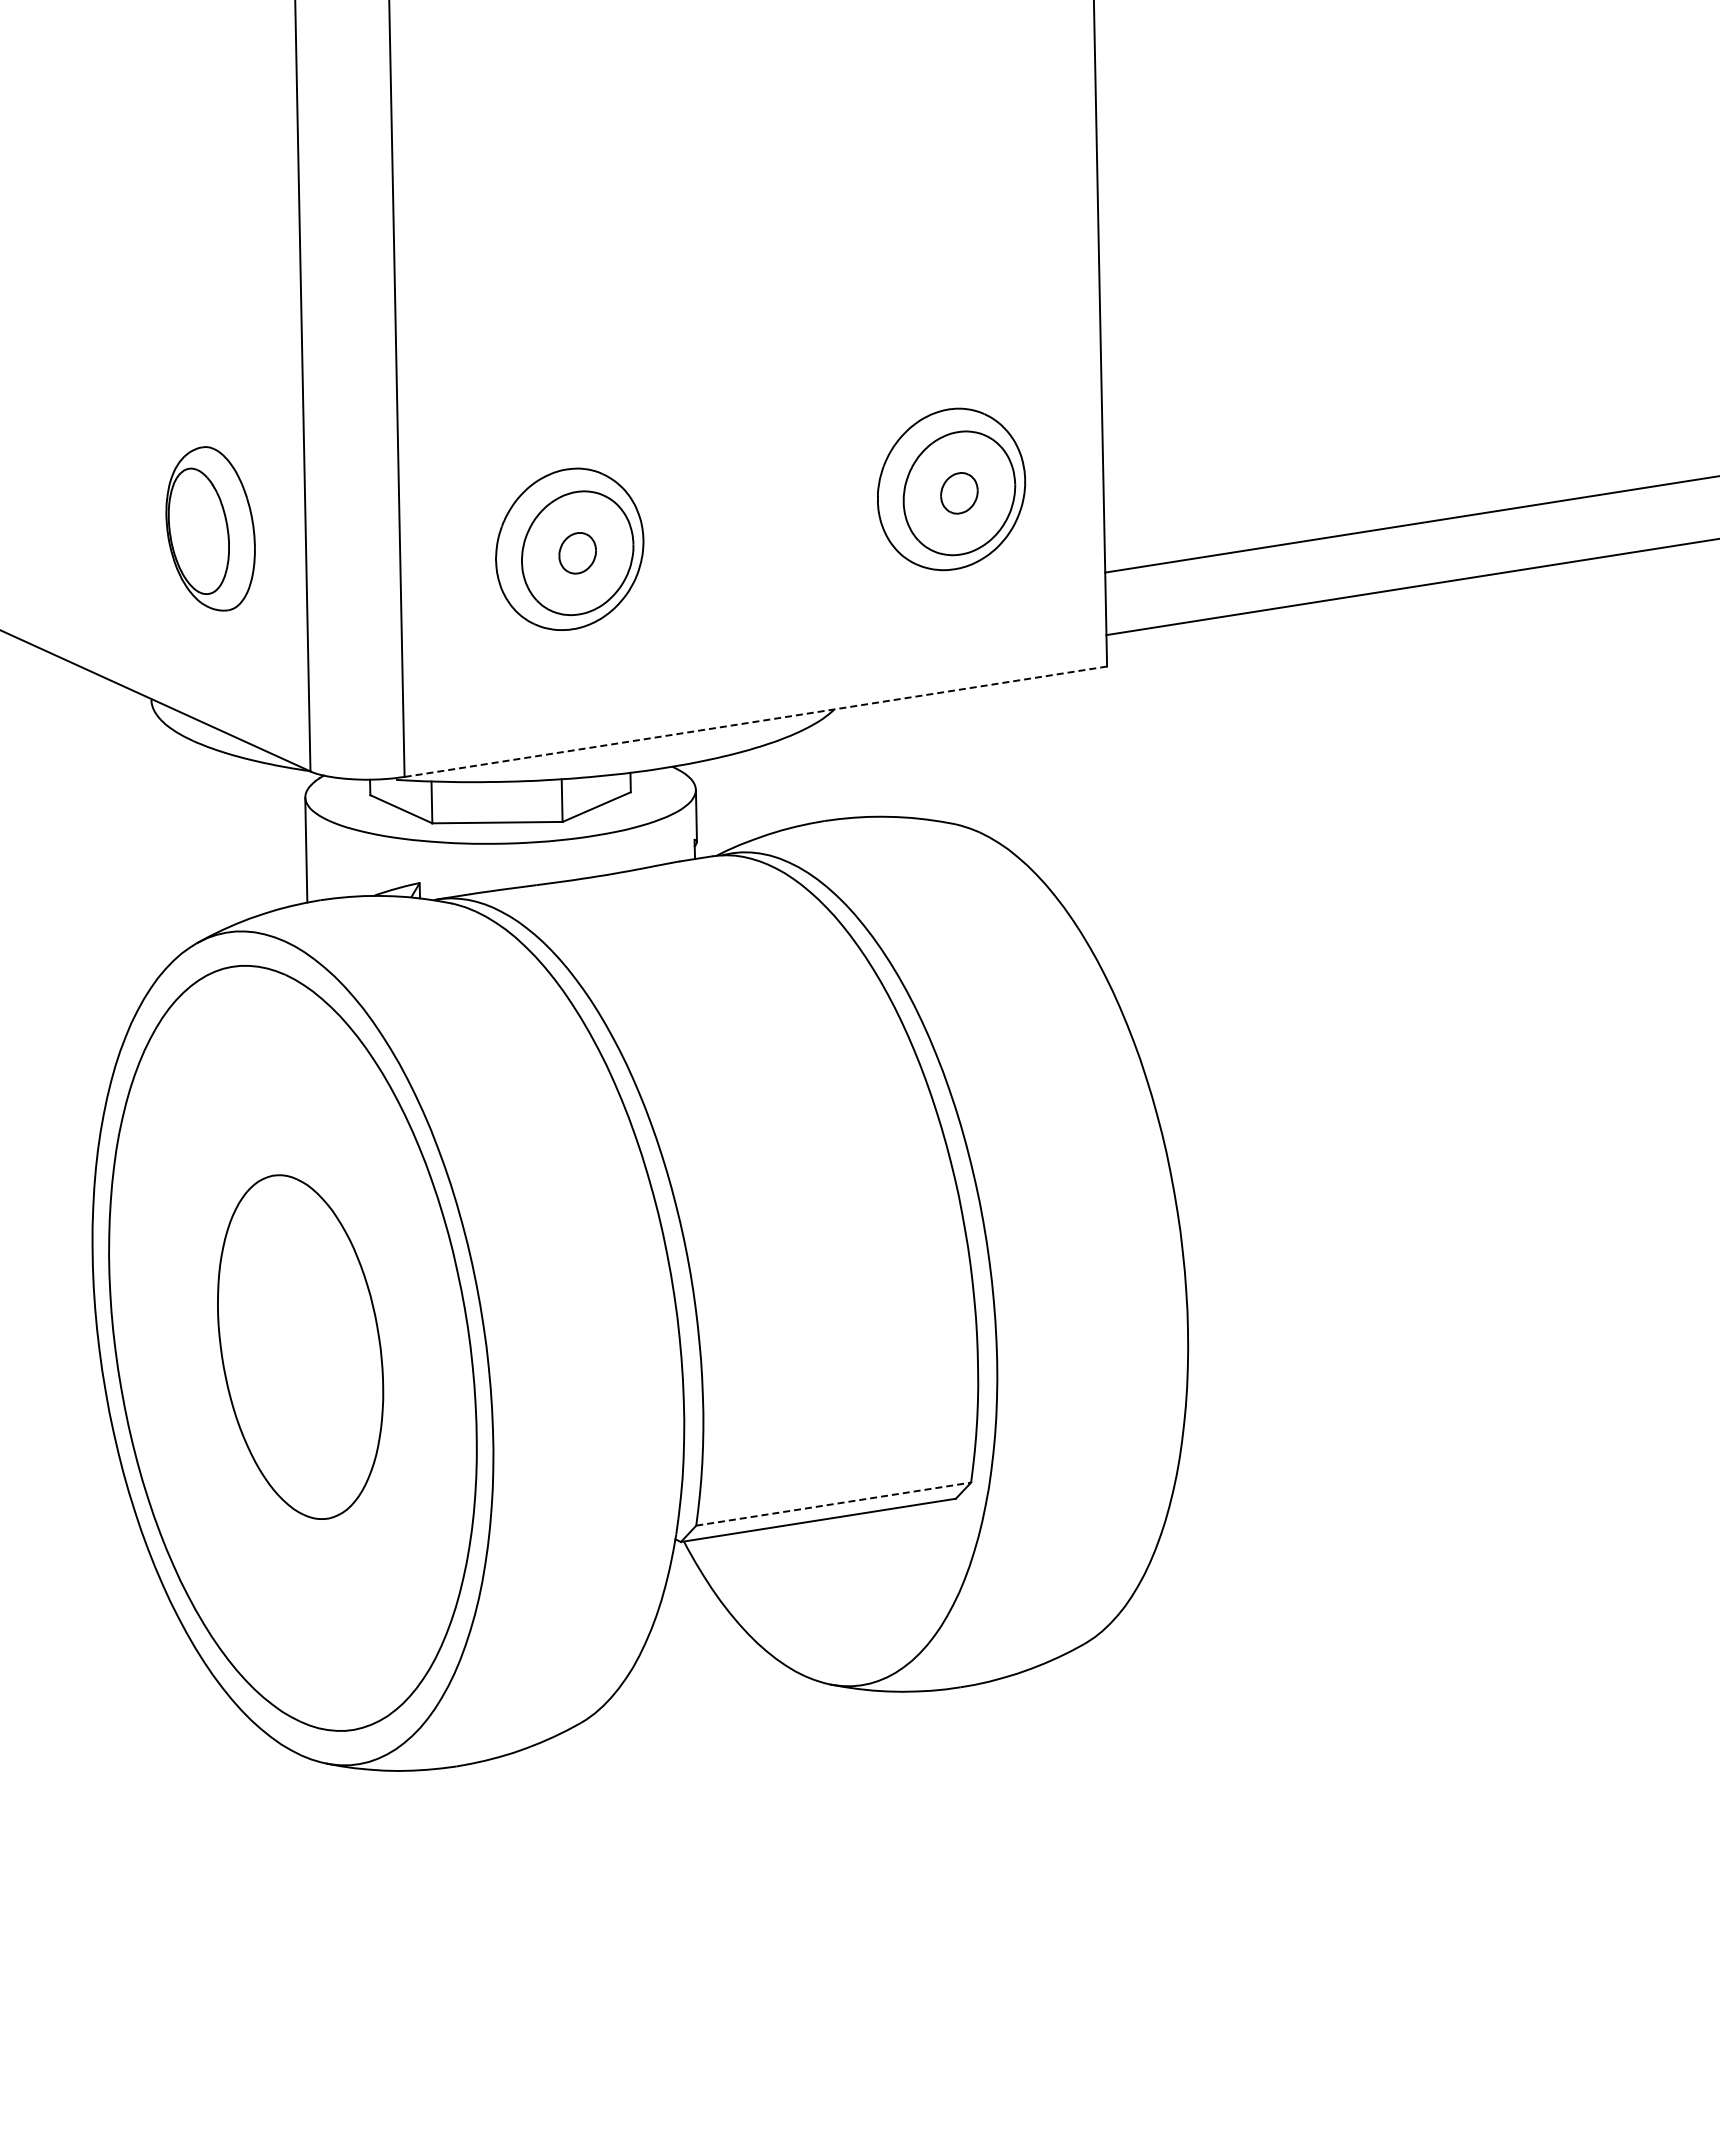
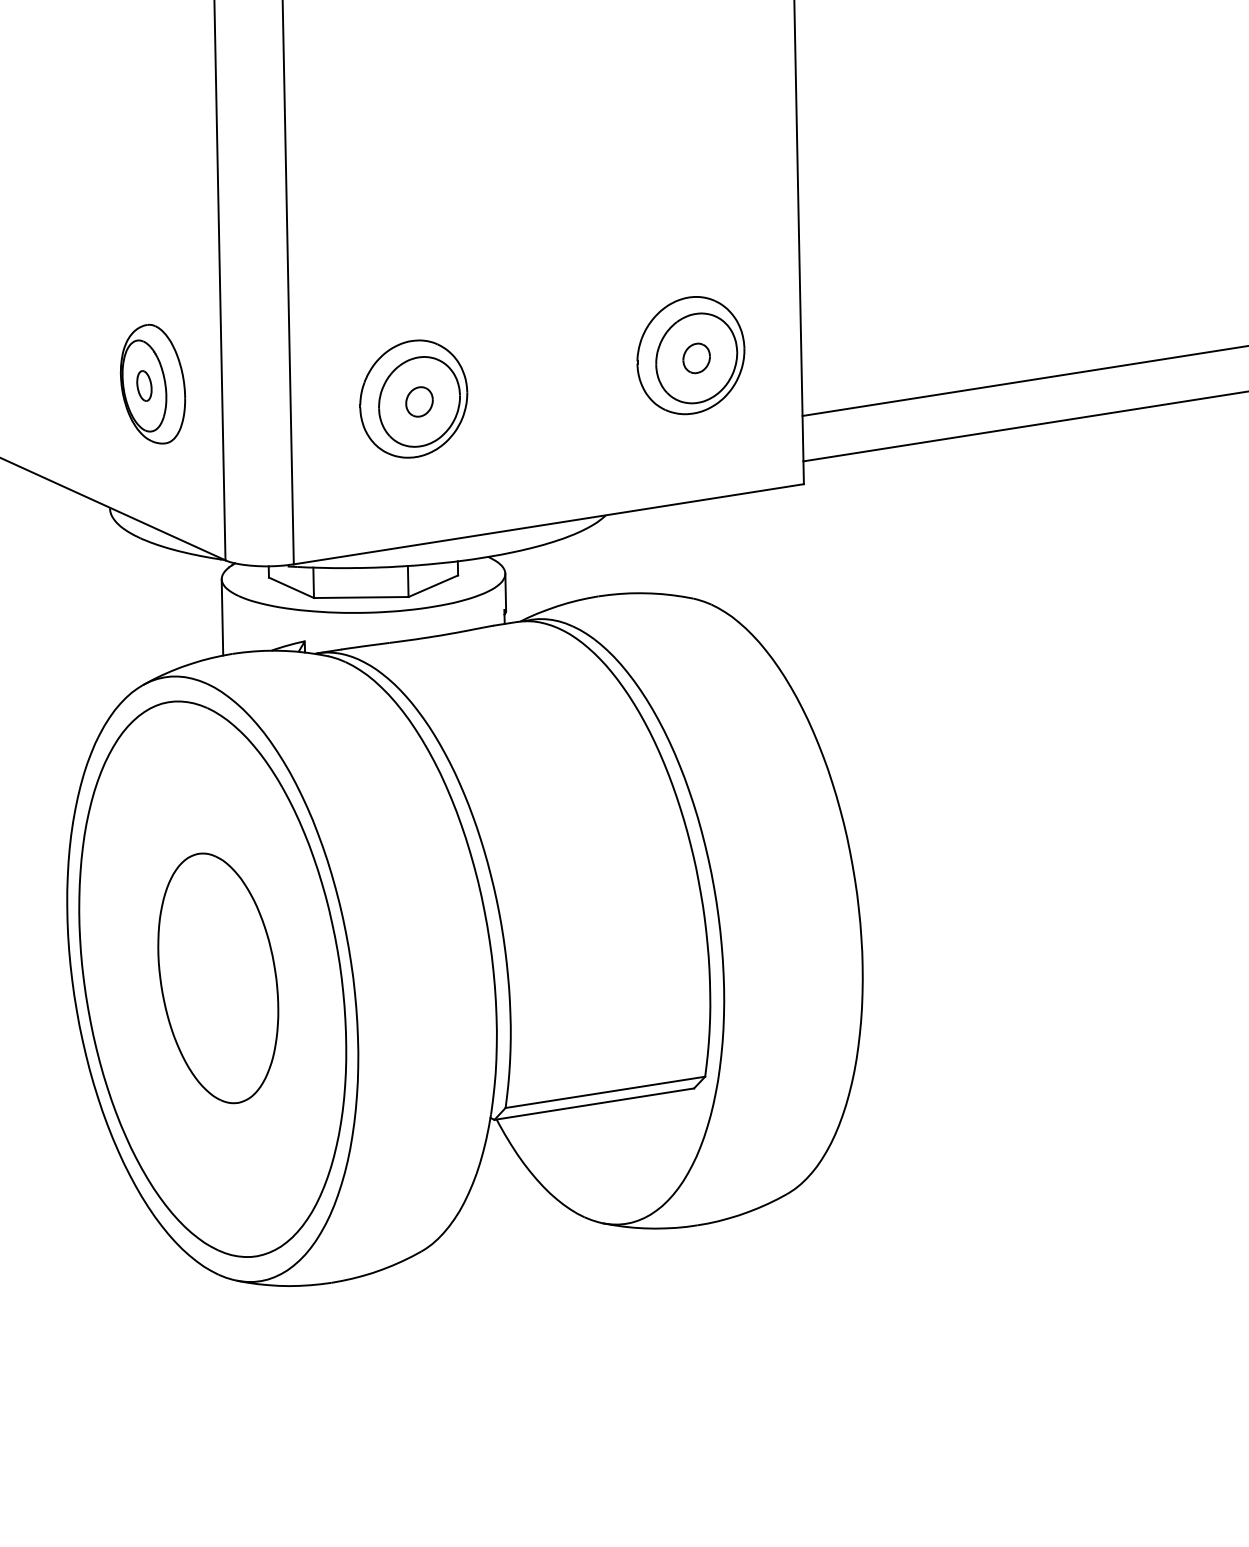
part: (198, 530) -> (144, 385), added
line: (755, 721) -> (548, 524), dashed -> solid
line: (834, 1504) -> (605, 1092), dashed -> solid

